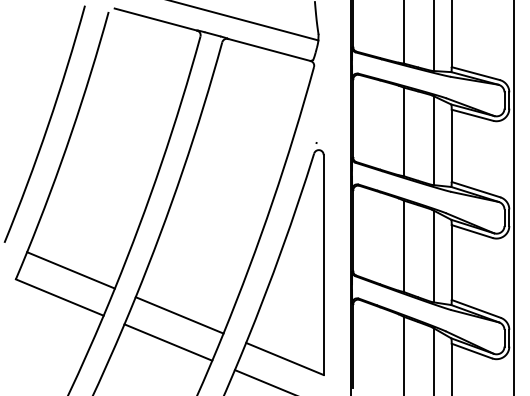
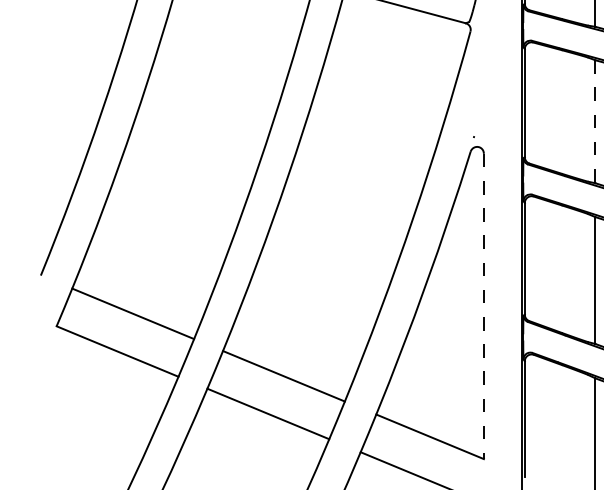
line: (404, 132) -> (596, 122), solid -> dashed
line: (323, 265) -> (483, 307), solid -> dashed

